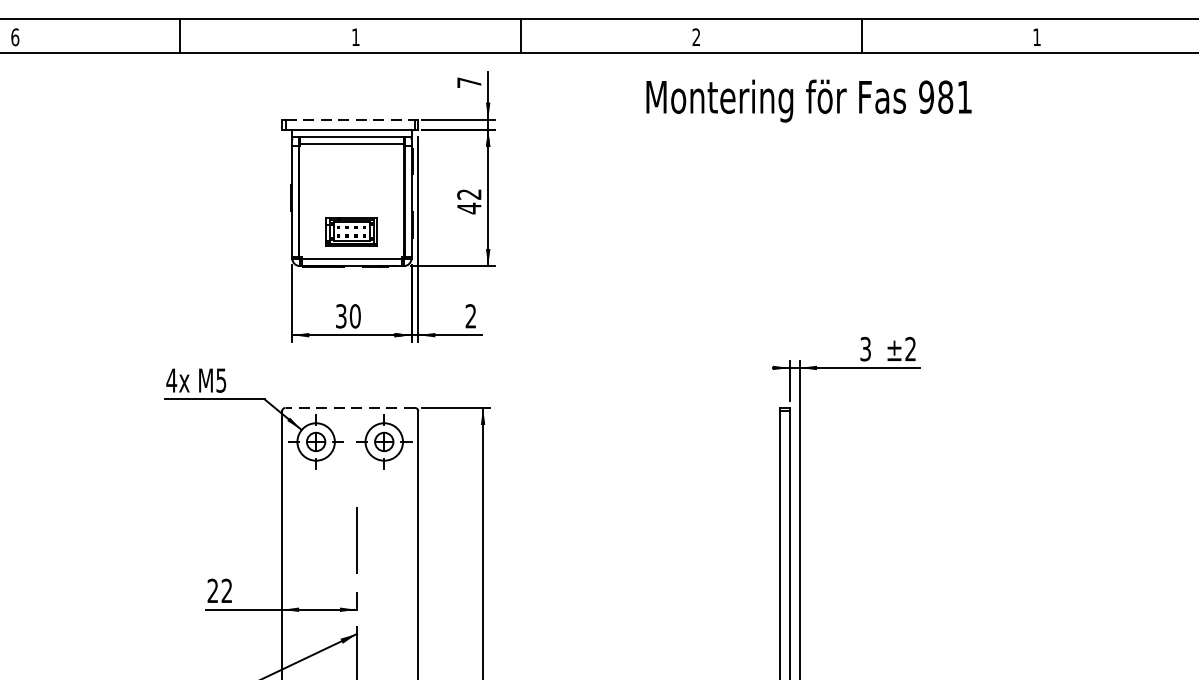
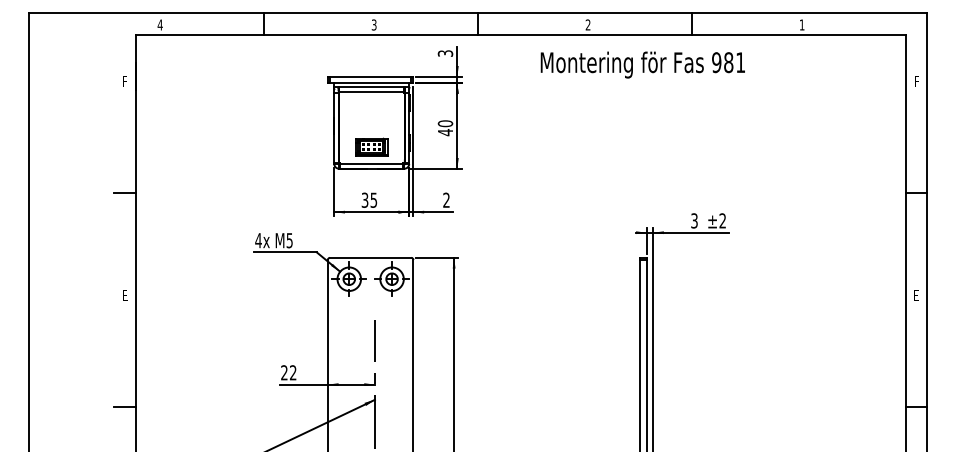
text: (14, 36) -> (159, 24), 6 -> 4
text: (354, 36) -> (373, 24), 1 -> 3
text: (469, 82) -> (445, 53), 7 -> 3
text: (808, 100) -> (642, 64), moved
line: (349, 119) -> (370, 76), dashed -> solid
text: (469, 194) -> (445, 123), 42 -> 40
text: (354, 315) -> (373, 199), 30 -> 35
line: (349, 407) -> (370, 257), dashed -> solid

